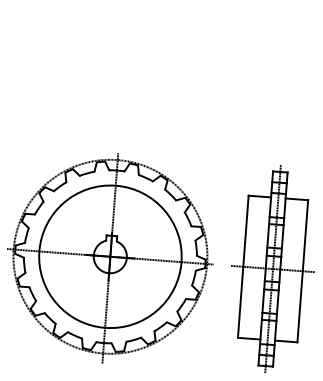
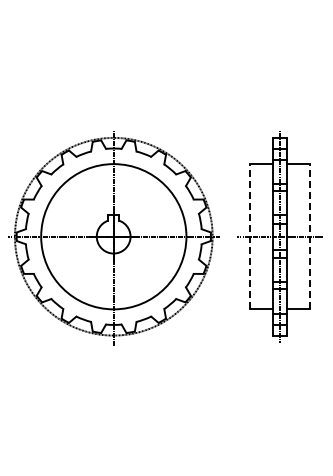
line: (243, 266) -> (249, 236), solid -> dashed
line: (302, 271) -> (310, 236), solid -> dashed

